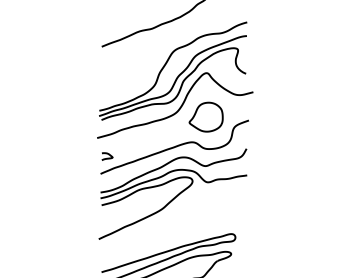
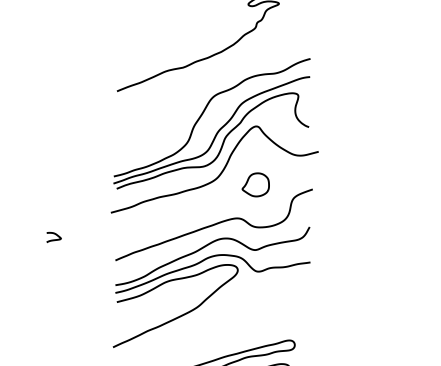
part: (205, 116) -> (255, 184), size x0.6
curve: (107, 157) -> (54, 238), moved

